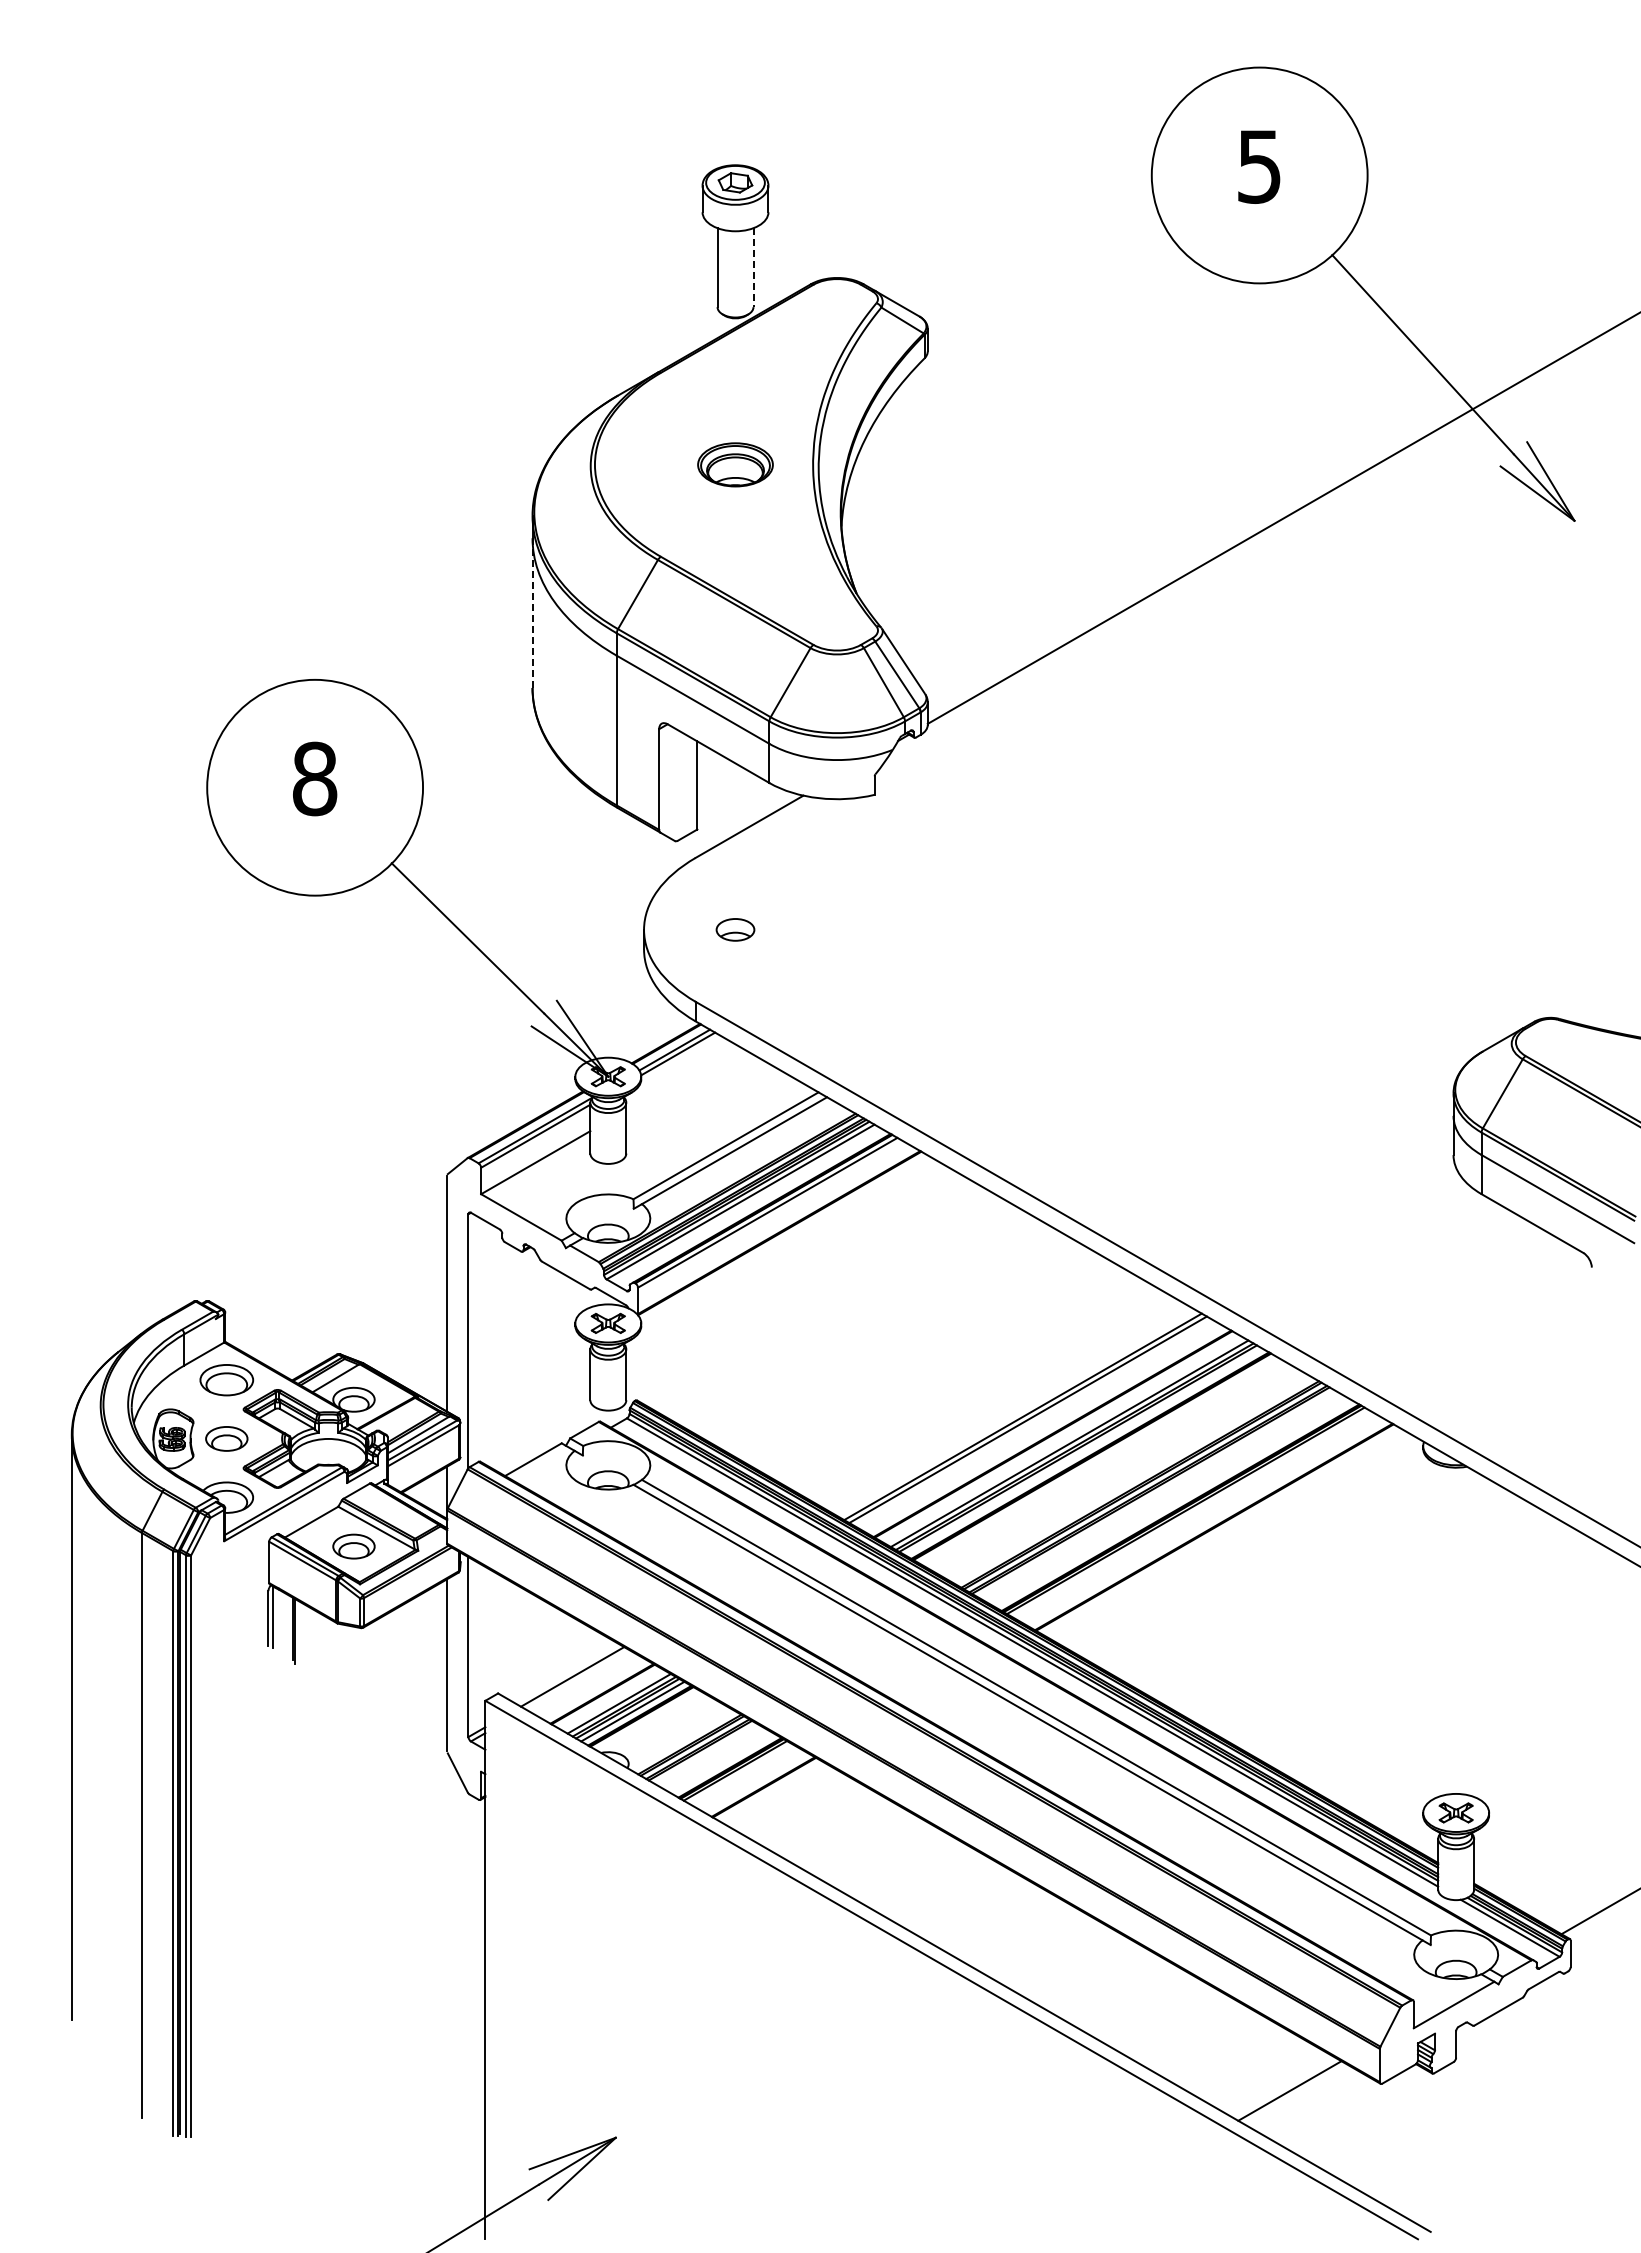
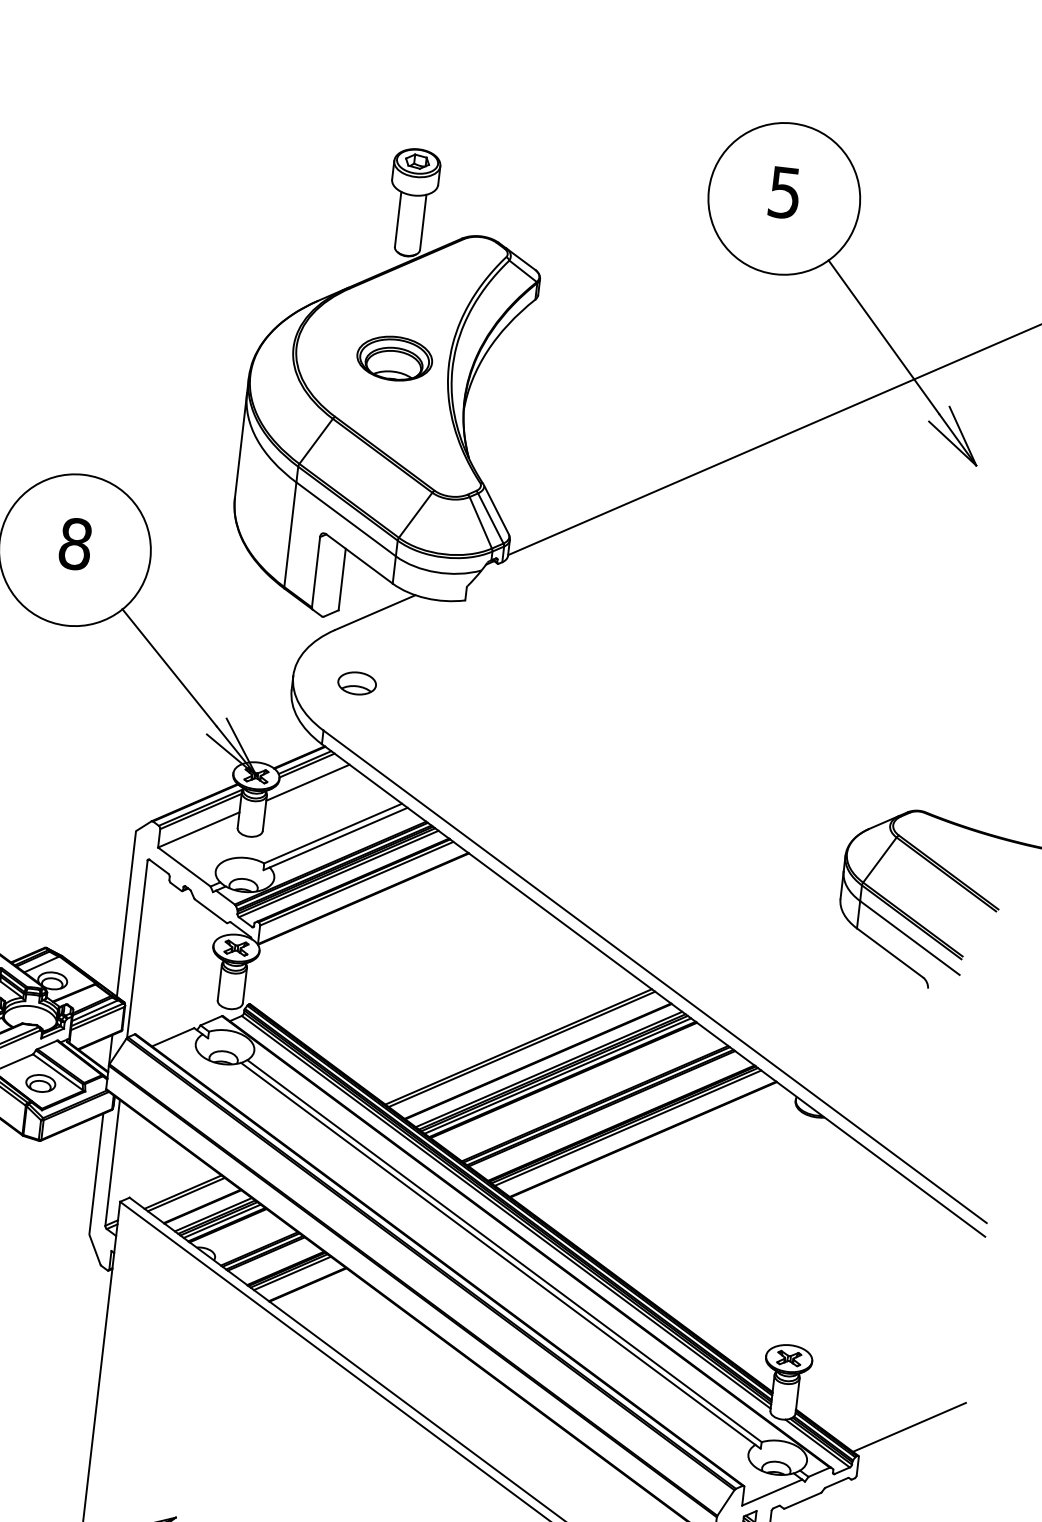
line: (753, 268) -> (423, 222), dashed -> solid
part: (735, 464) -> (394, 358), size x1.43
line: (532, 613) -> (240, 446), dashed -> solid
part: (735, 929) -> (357, 683), size x1.43
line: (682, 1077) -> (308, 782), added
line: (1083, 1451) -> (558, 1076), added
line: (1190, 1513) -> (627, 1127), added
line: (577, 1679) -> (186, 1194), added
line: (740, 1773) -> (292, 1273), added

